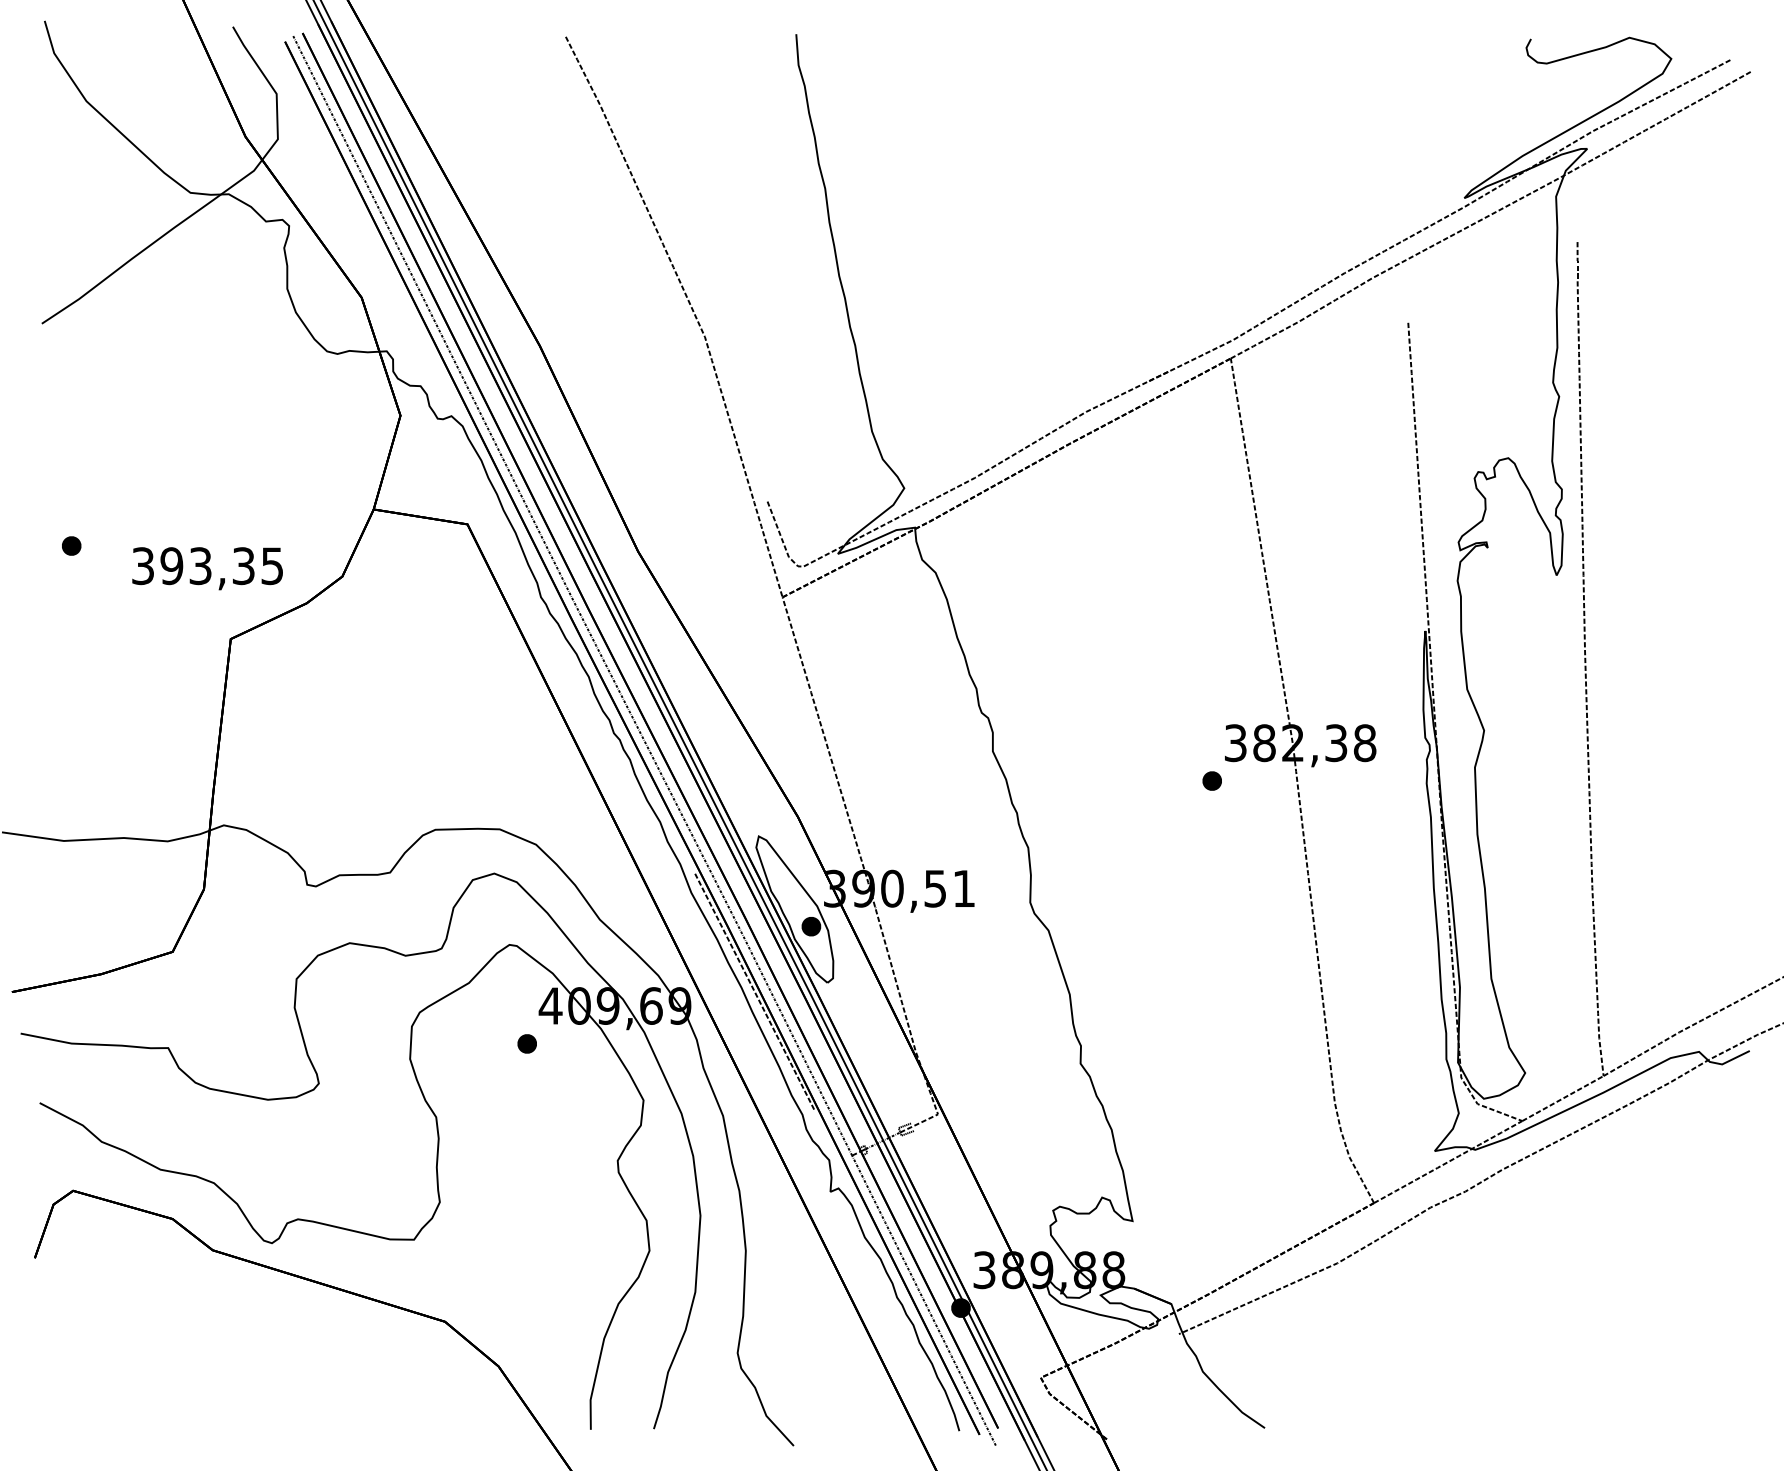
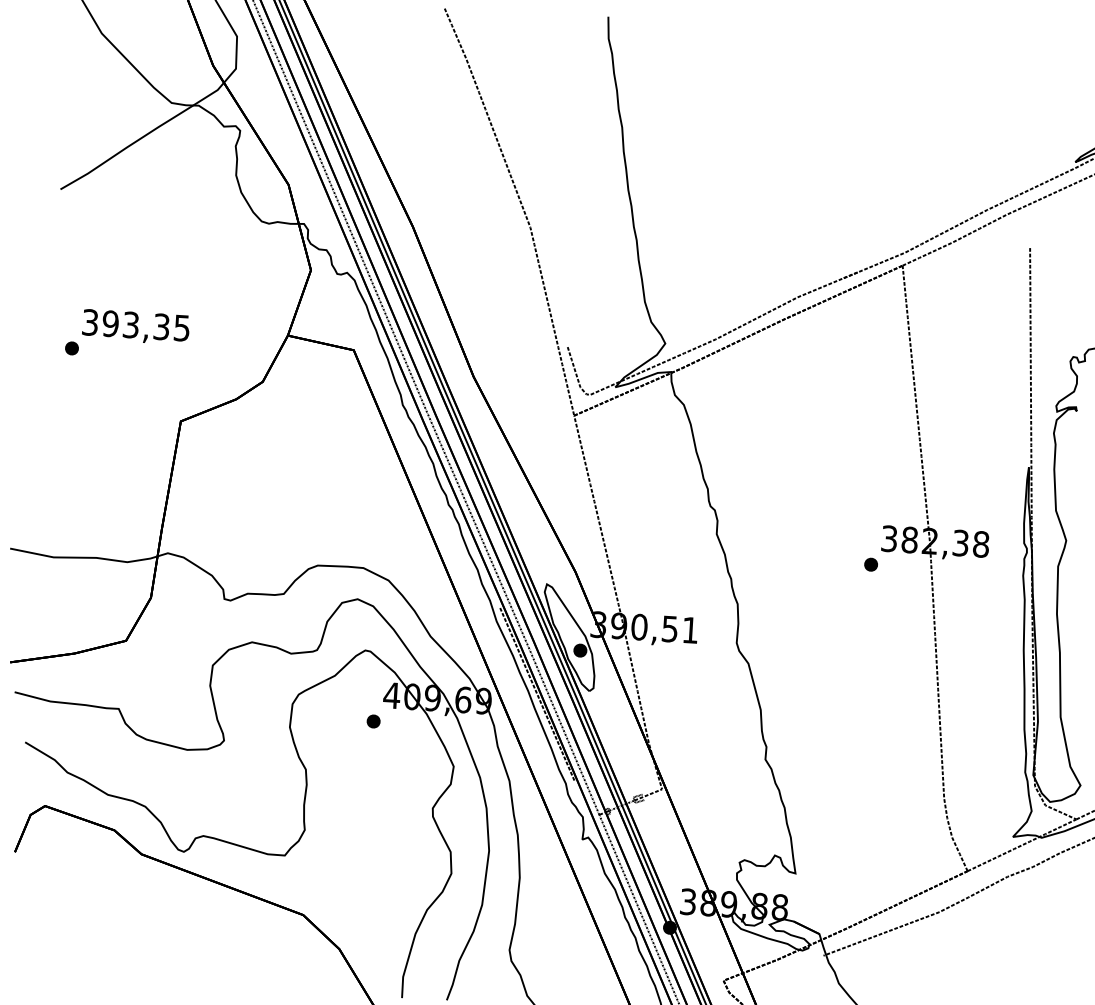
text: (207, 568) -> (135, 327), moved

